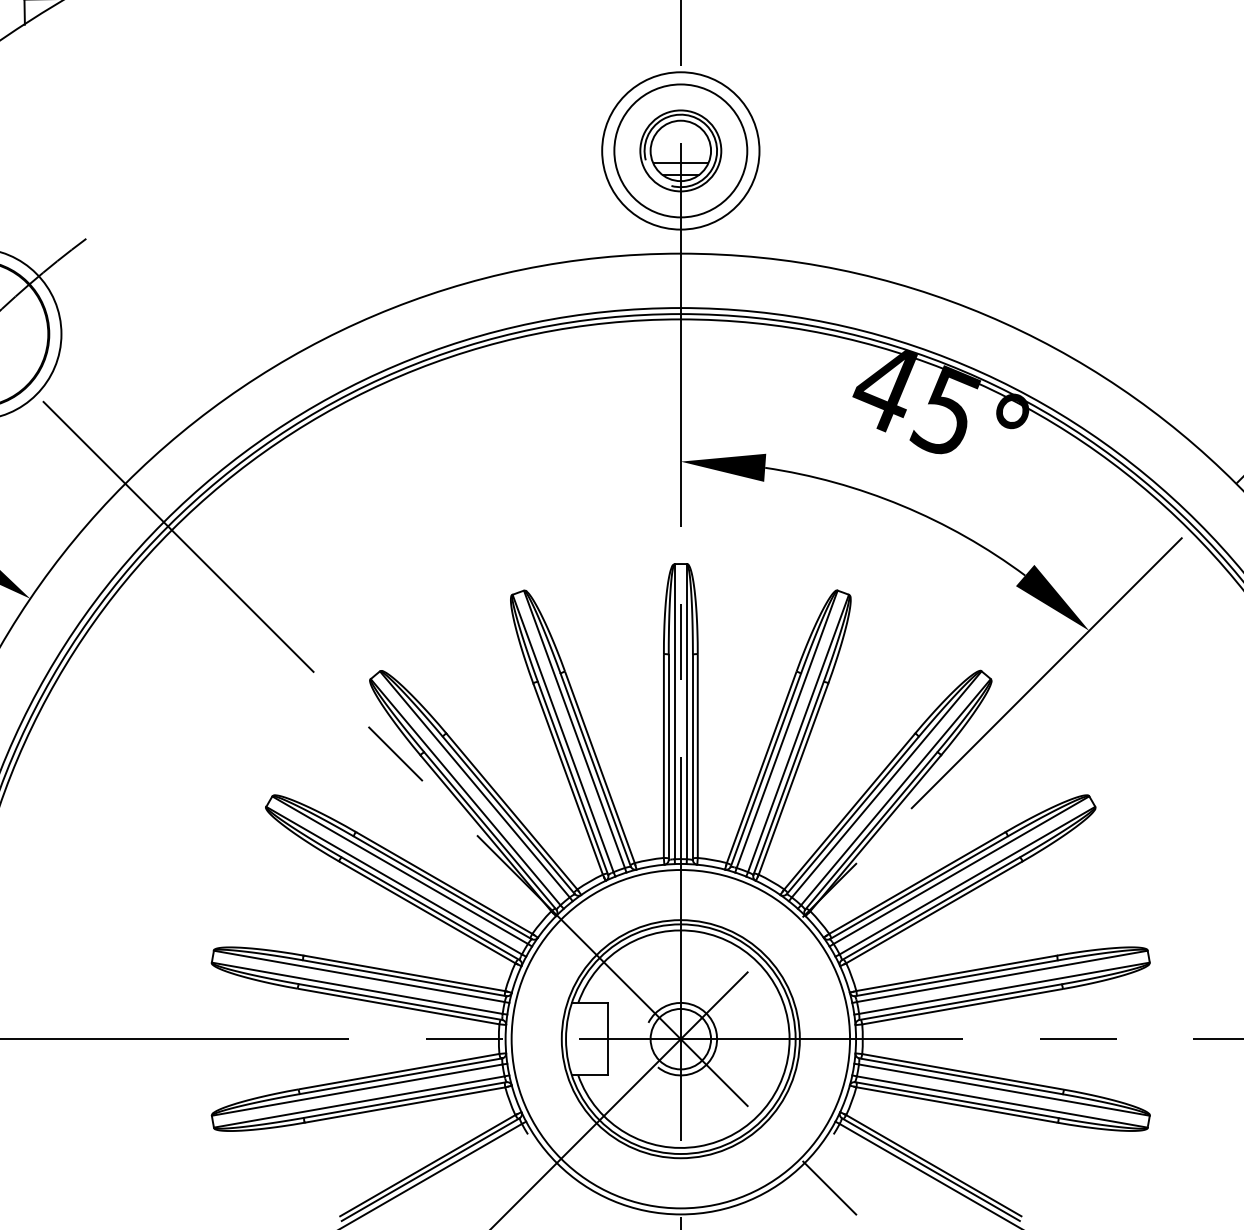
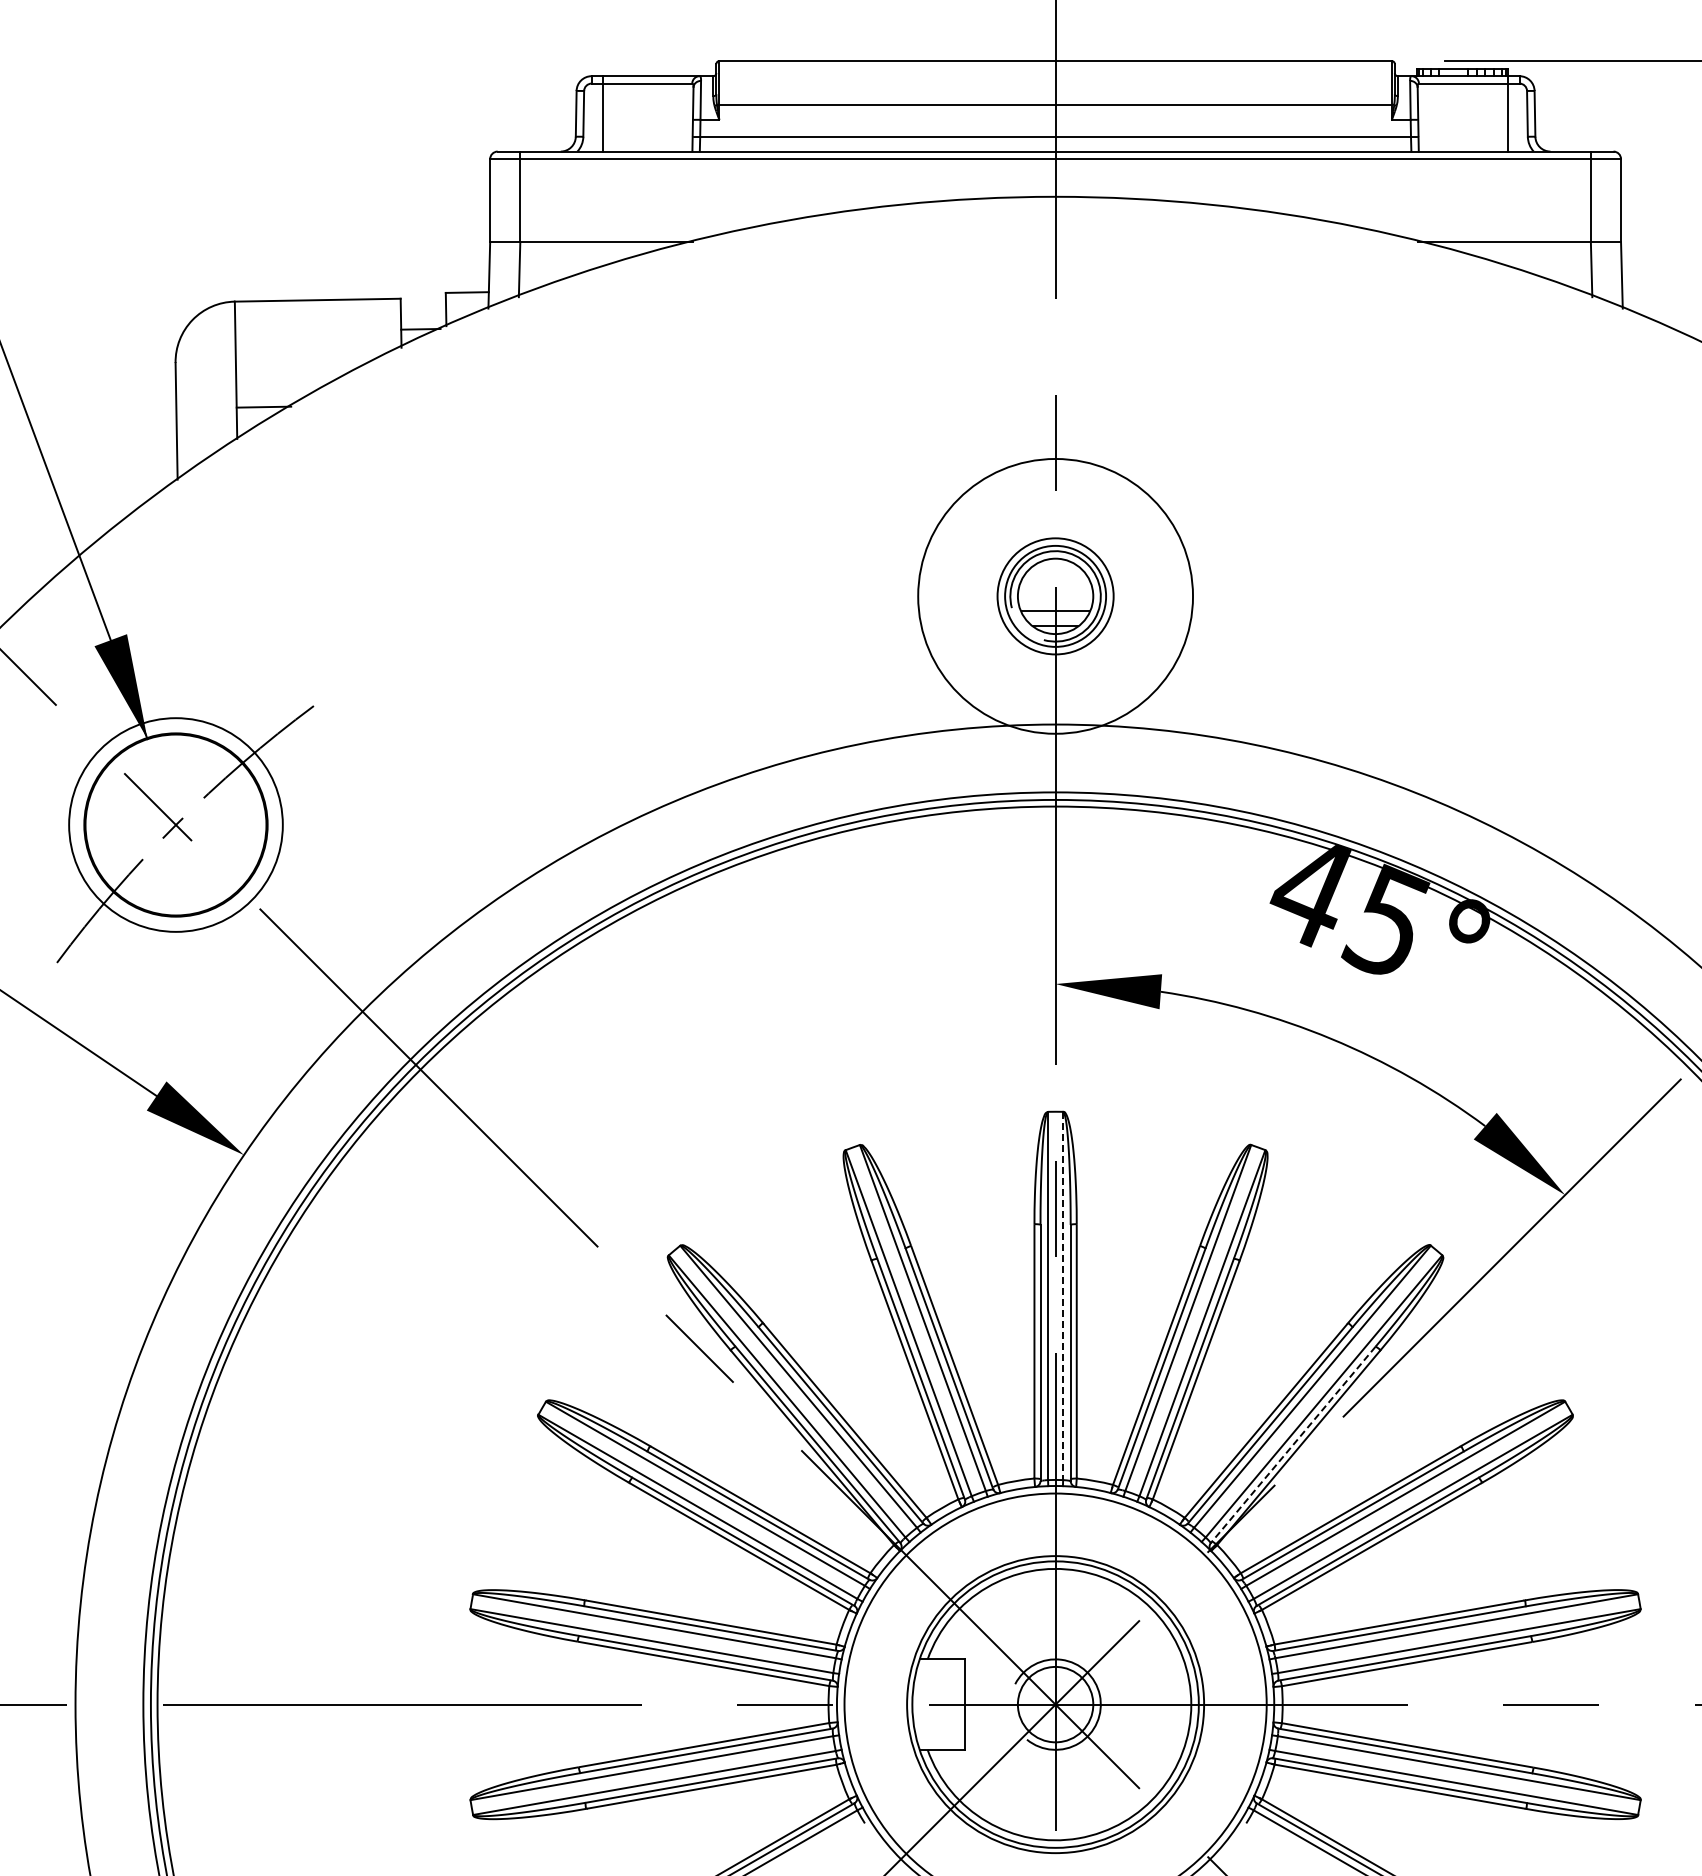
circle: (680, 151) -> (1055, 596), size x0.7
circle: (680, 151) -> (1055, 596), size x1.4
line: (687, 712) -> (1063, 1296), solid -> dashed
line: (870, 831) -> (1292, 1445), solid -> dashed

